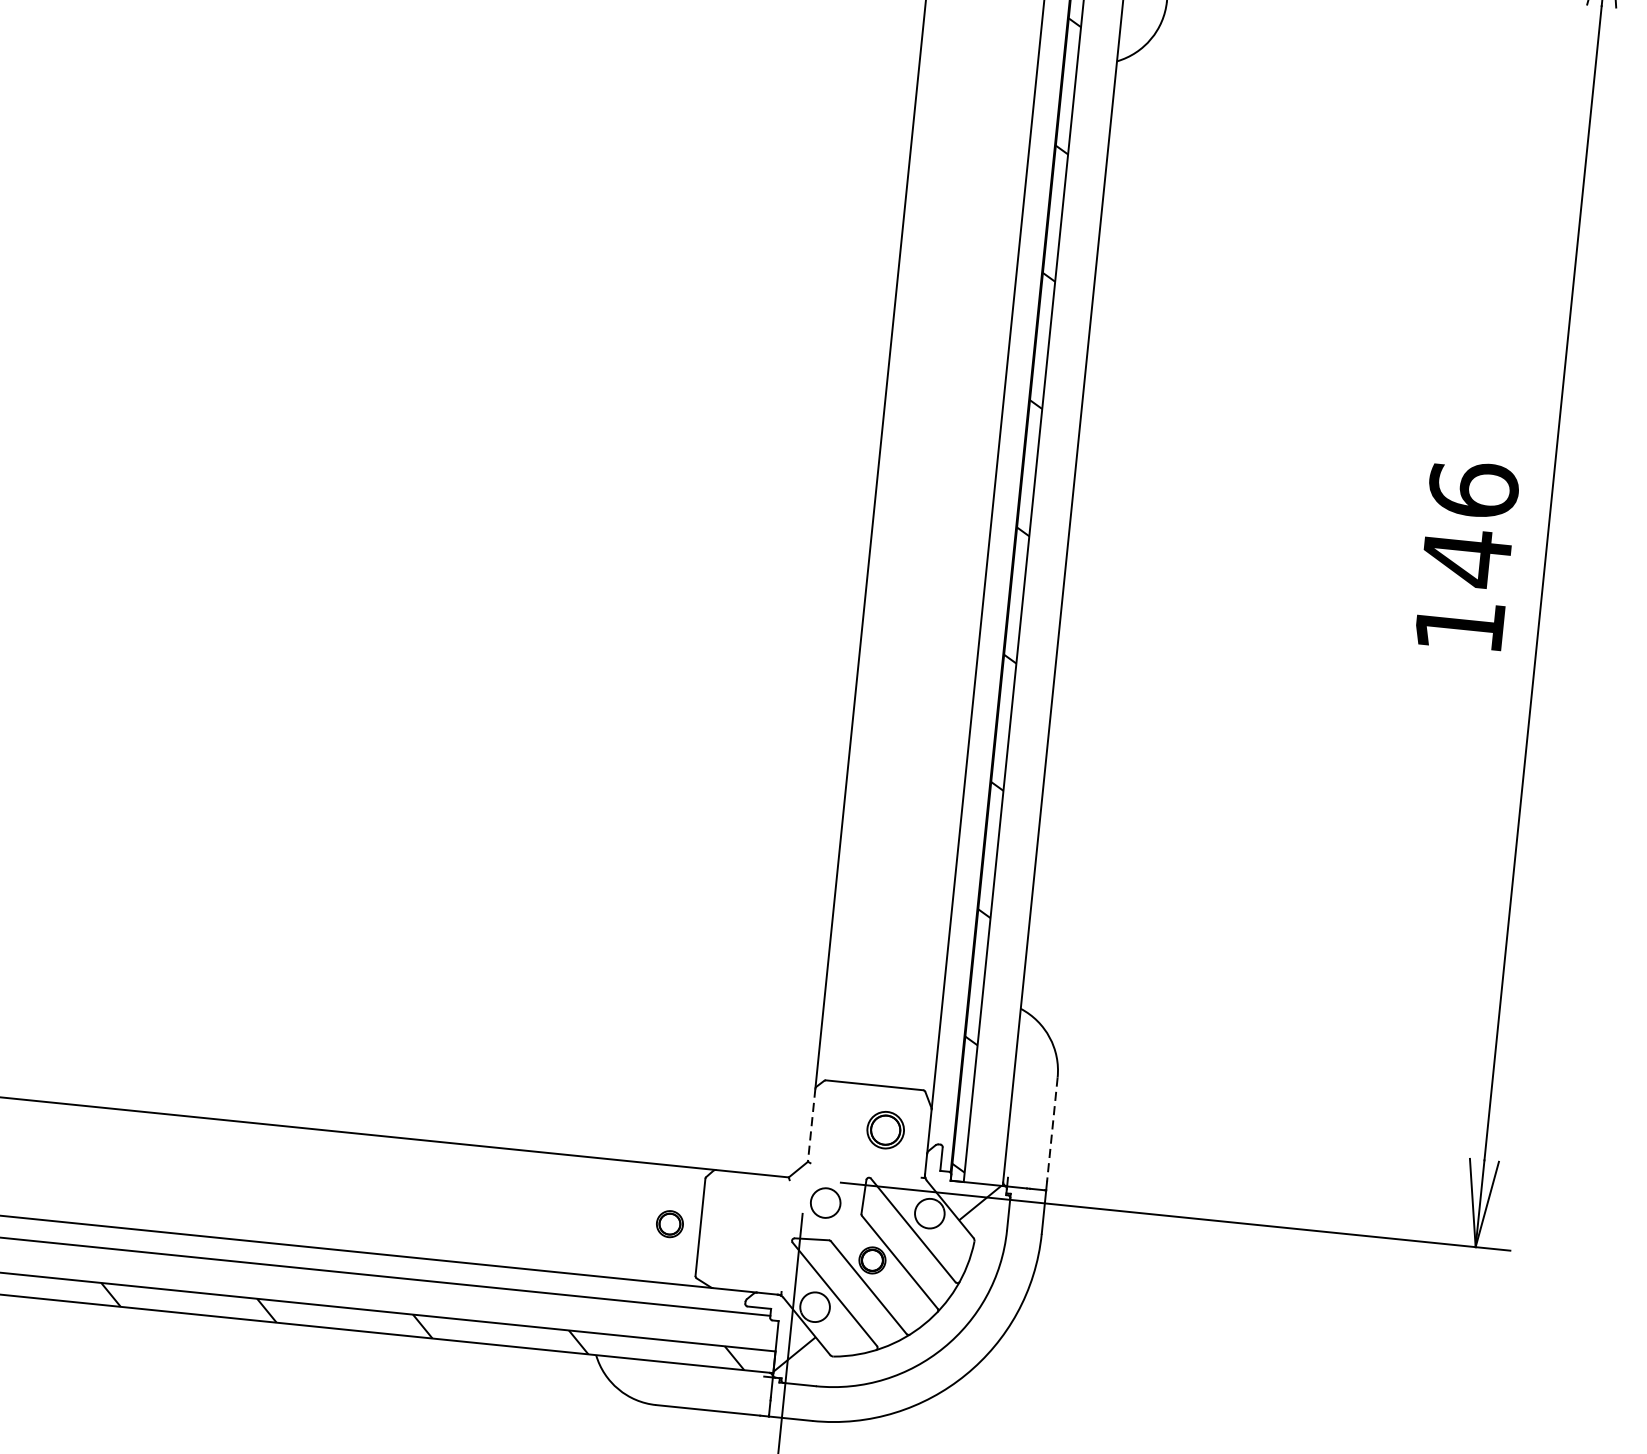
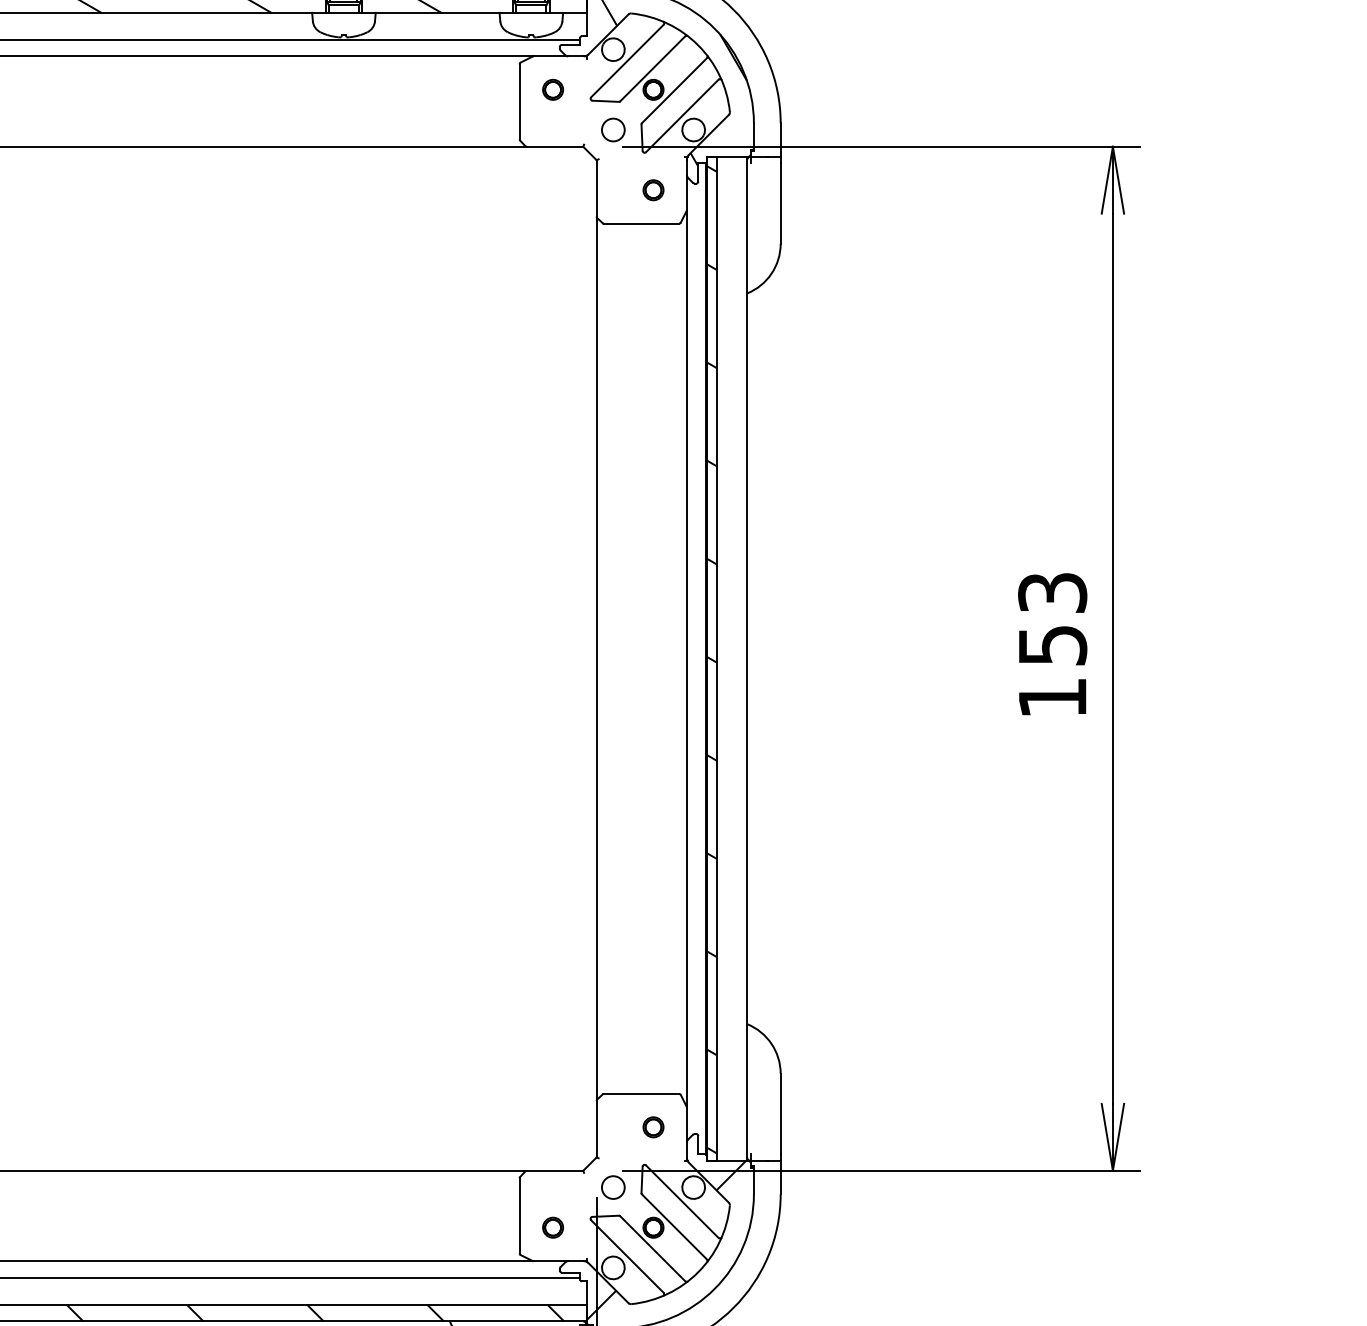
text: (1469, 524) -> (1052, 619), 146 -> 153
line: (811, 1125) -> (596, 1129), dashed -> solid
part: (885, 1130) -> (653, 1127), size x0.71
line: (1052, 1130) -> (780, 1114), dashed -> solid
part: (669, 1223) -> (552, 1227), moved

